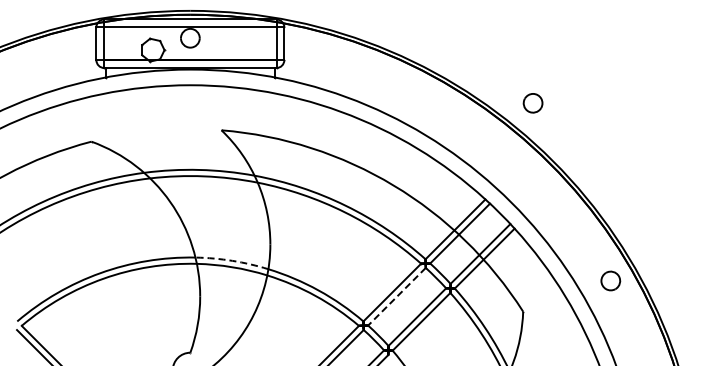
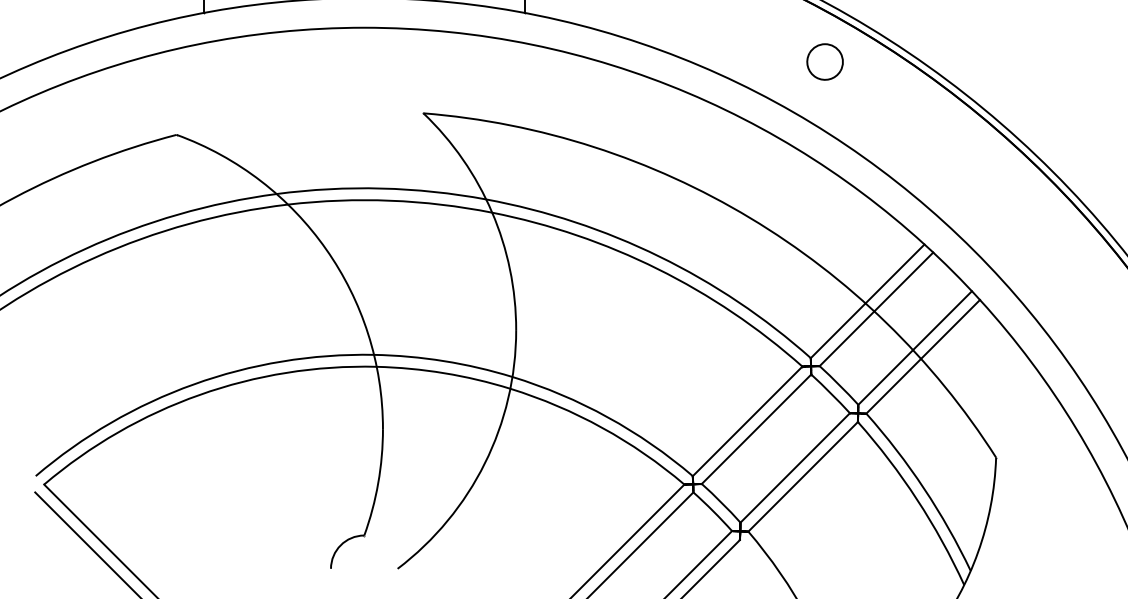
part: (532, 103) -> (823, 62), moved
arc: (232, 260) -> (444, 360), dashed -> solid
line: (396, 296) -> (755, 428), dashed -> solid

